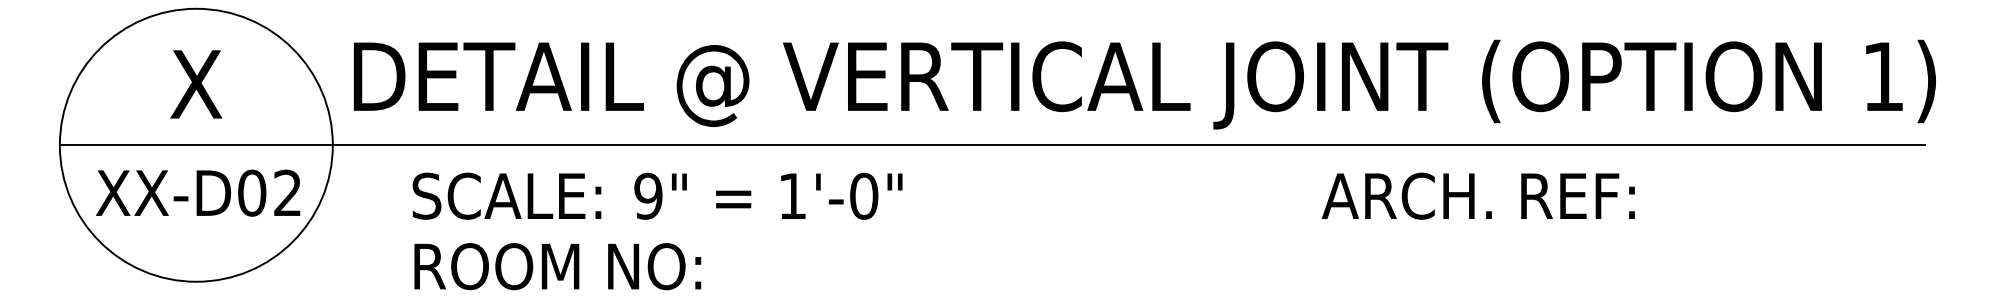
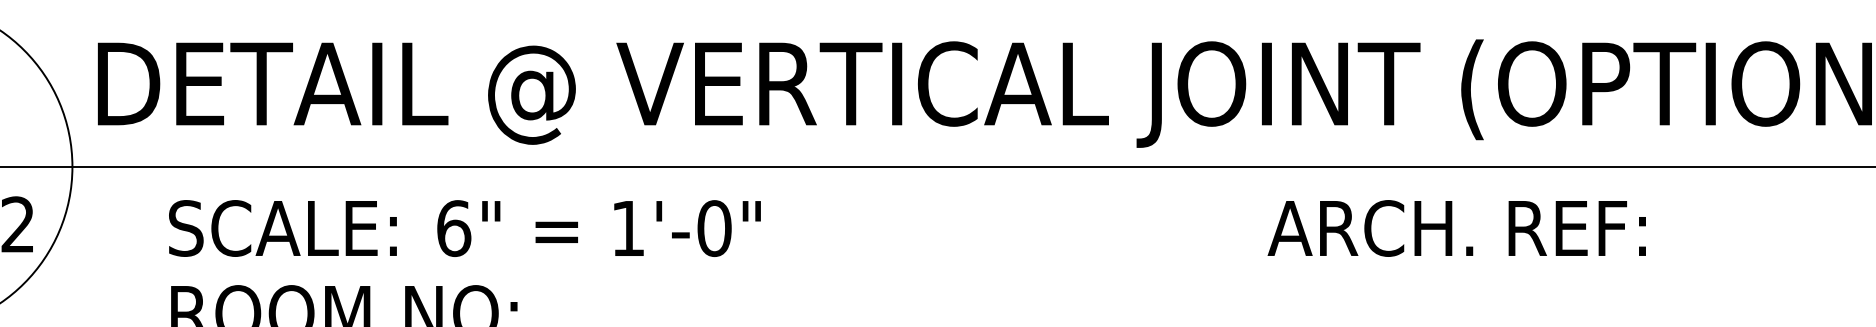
text: (648, 195) -> (453, 227), 9" -> 6"

